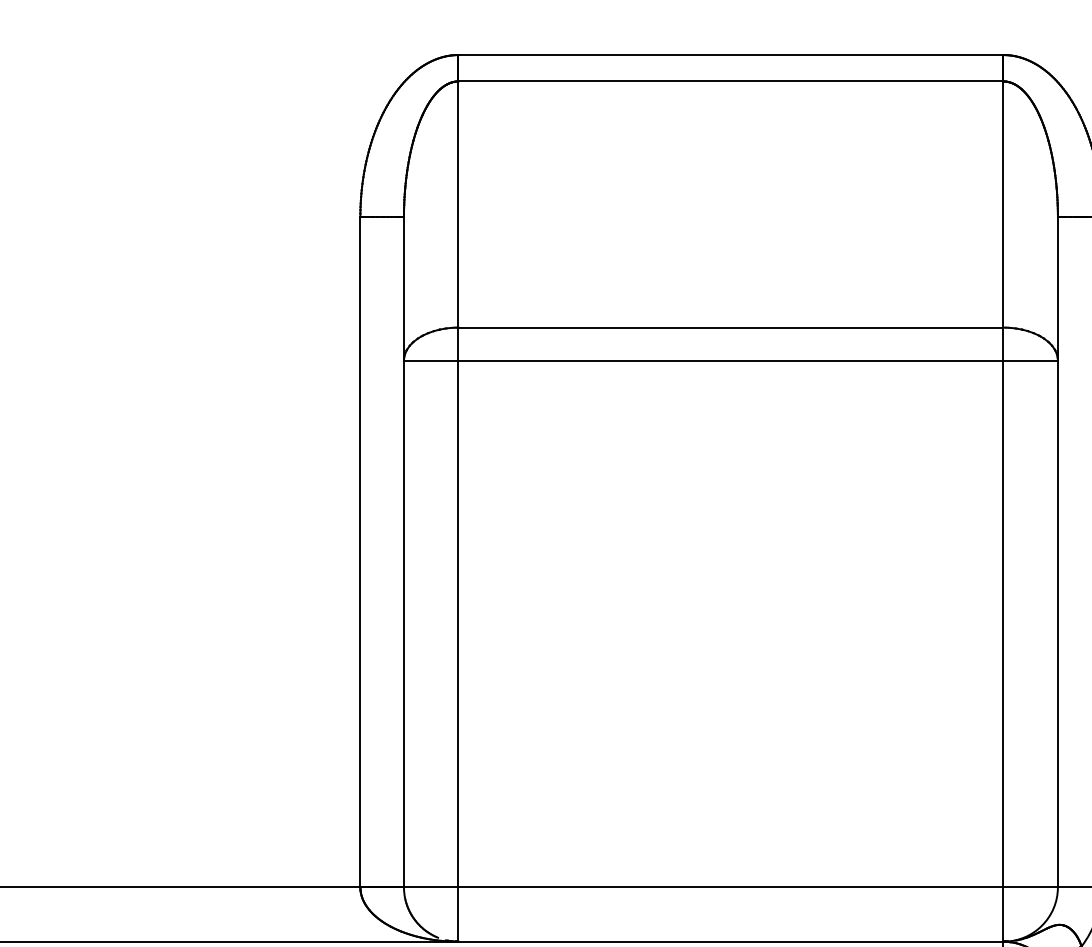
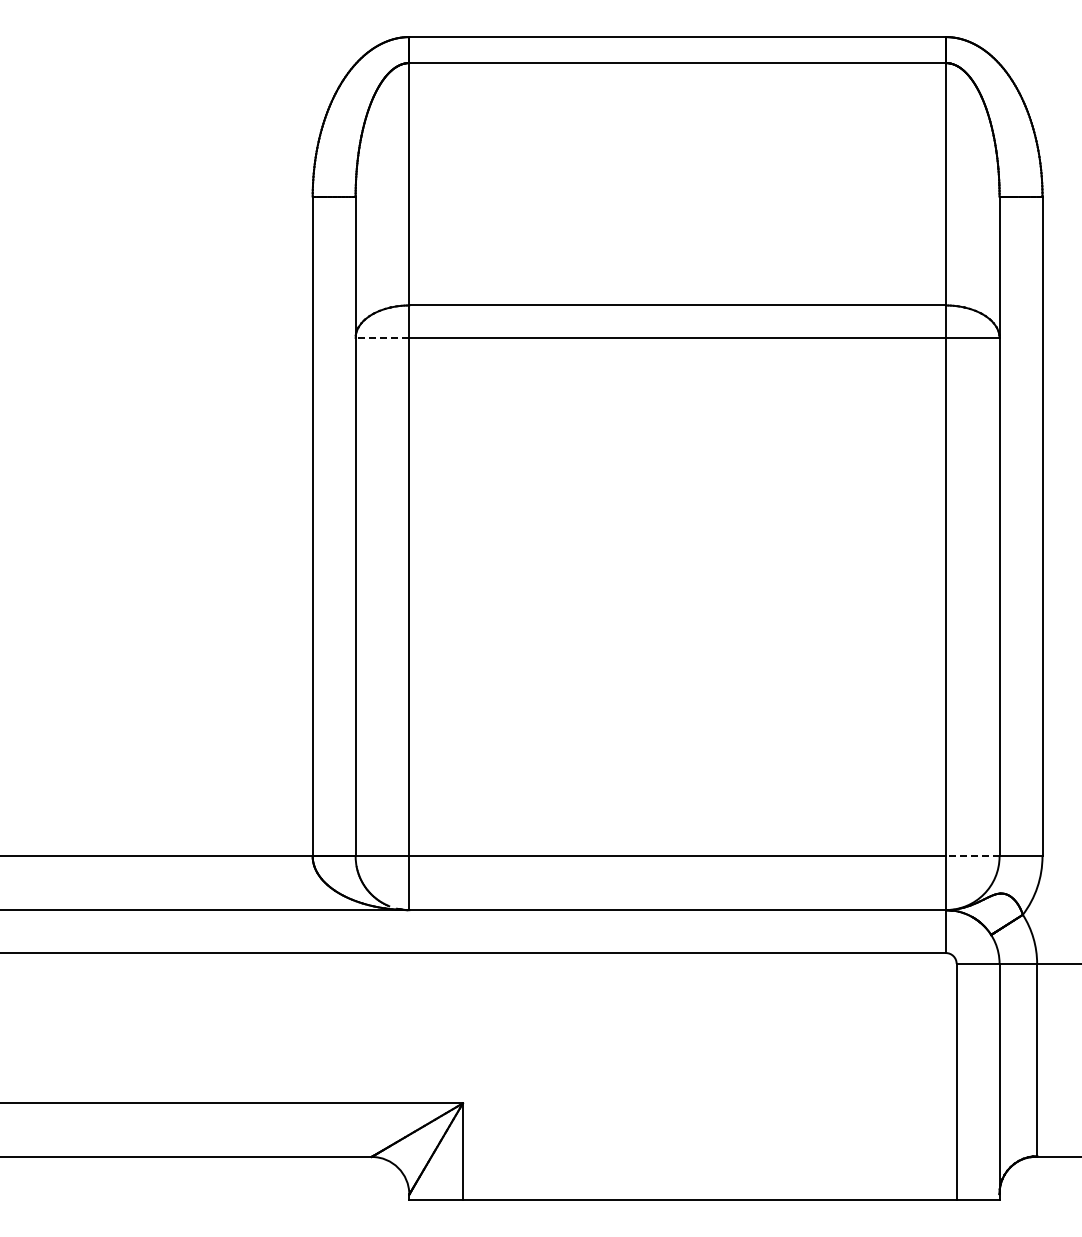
line: (431, 360) -> (382, 337), solid -> dashed
line: (1030, 887) -> (972, 856), solid -> dashed

